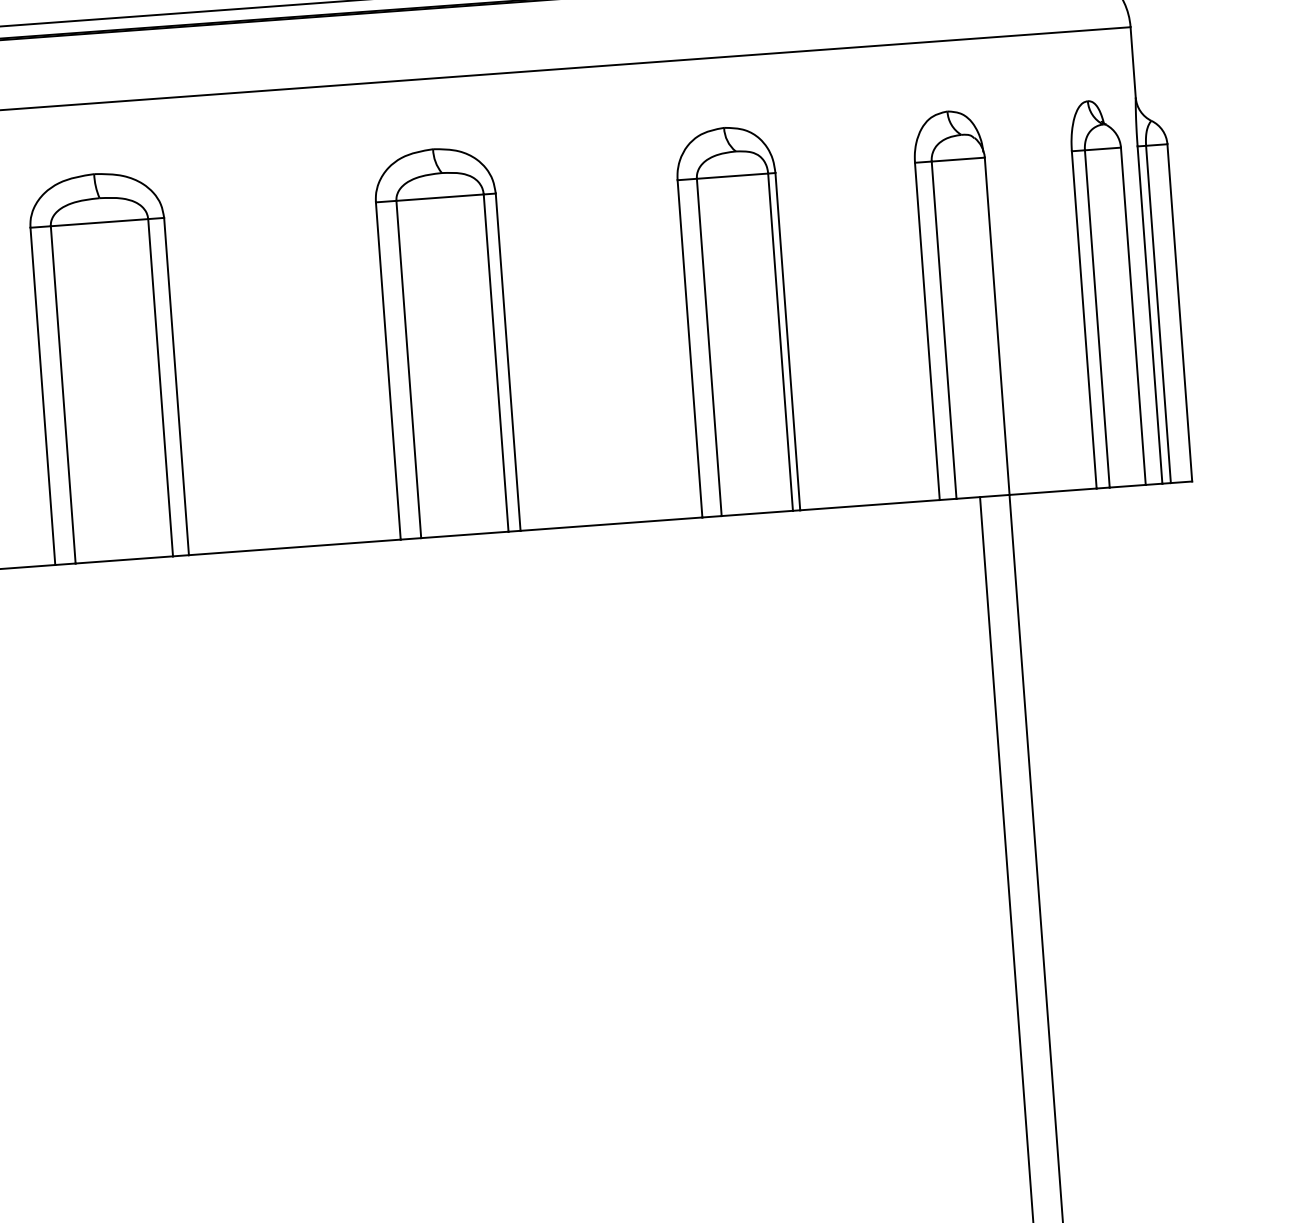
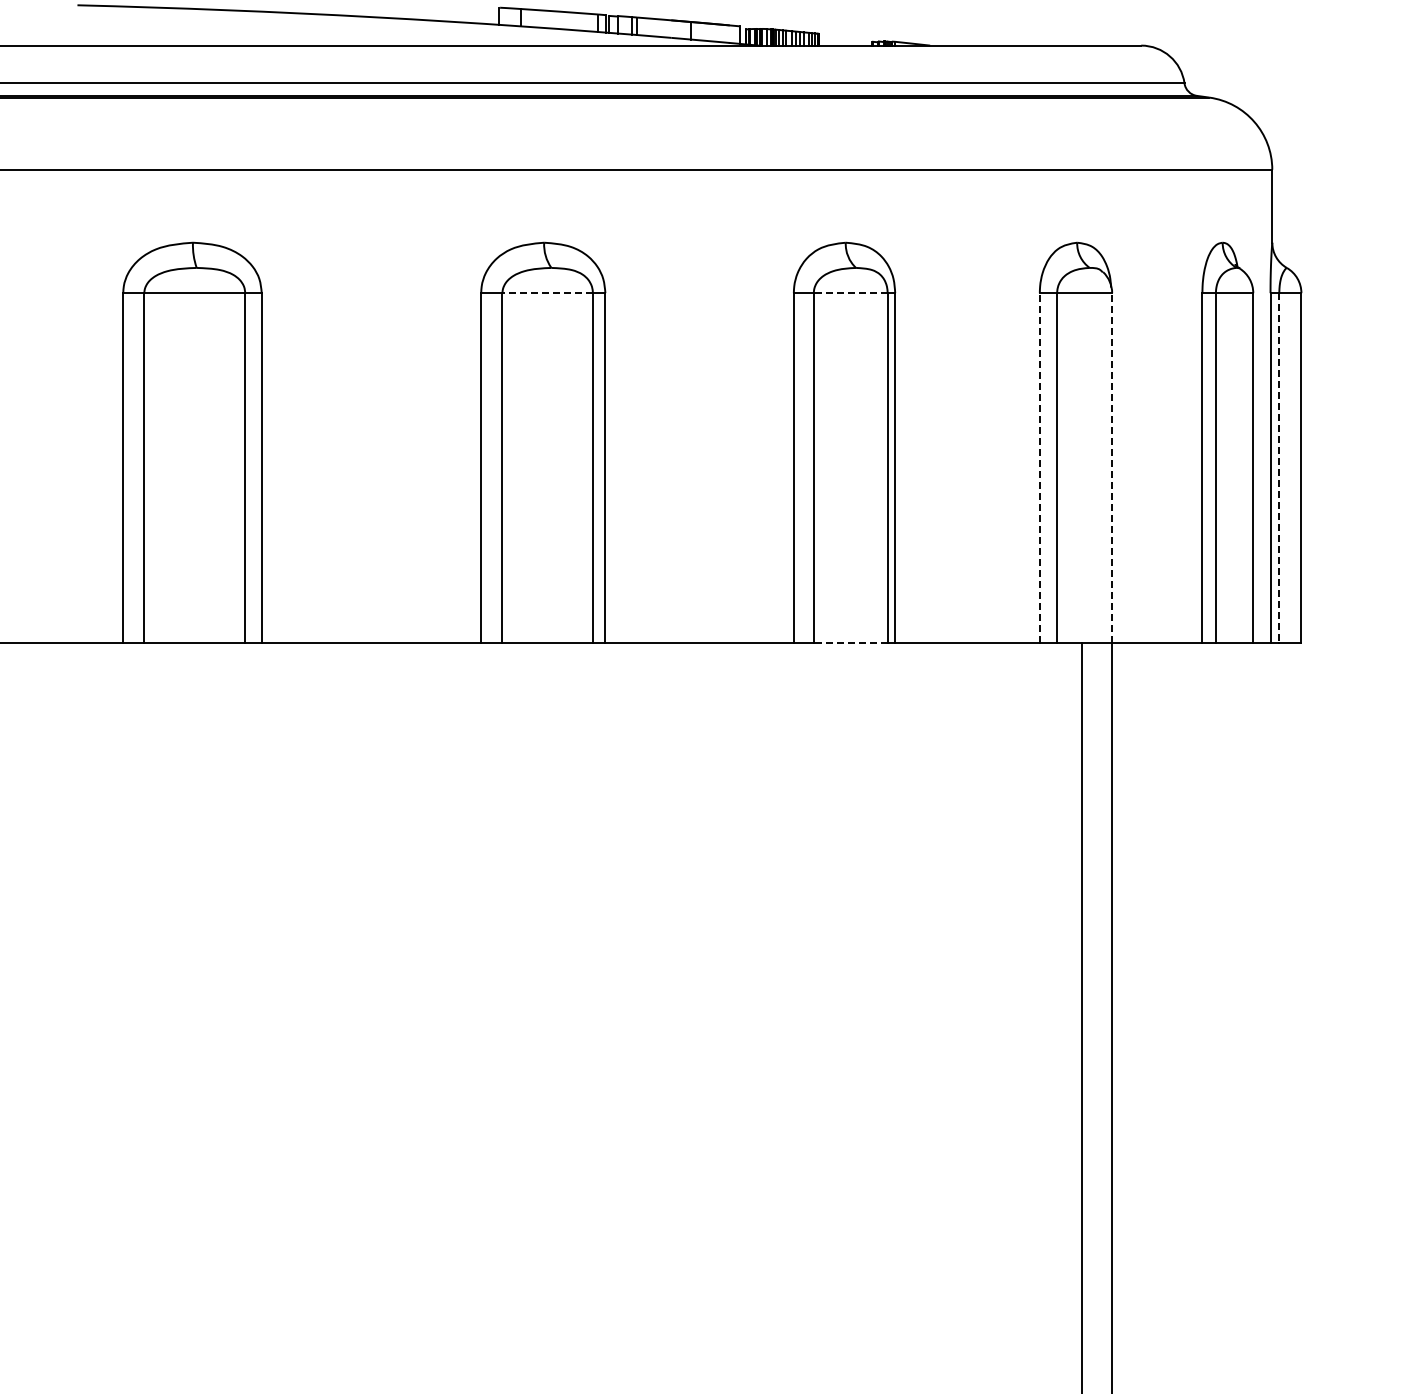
line: (732, 176) -> (850, 293), solid -> dashed
line: (439, 198) -> (547, 293), solid -> dashed
line: (1158, 314) -> (1279, 467), solid -> dashed
line: (997, 325) -> (1112, 467), solid -> dashed
line: (927, 331) -> (1039, 467), solid -> dashed
line: (757, 513) -> (850, 642), solid -> dashed

